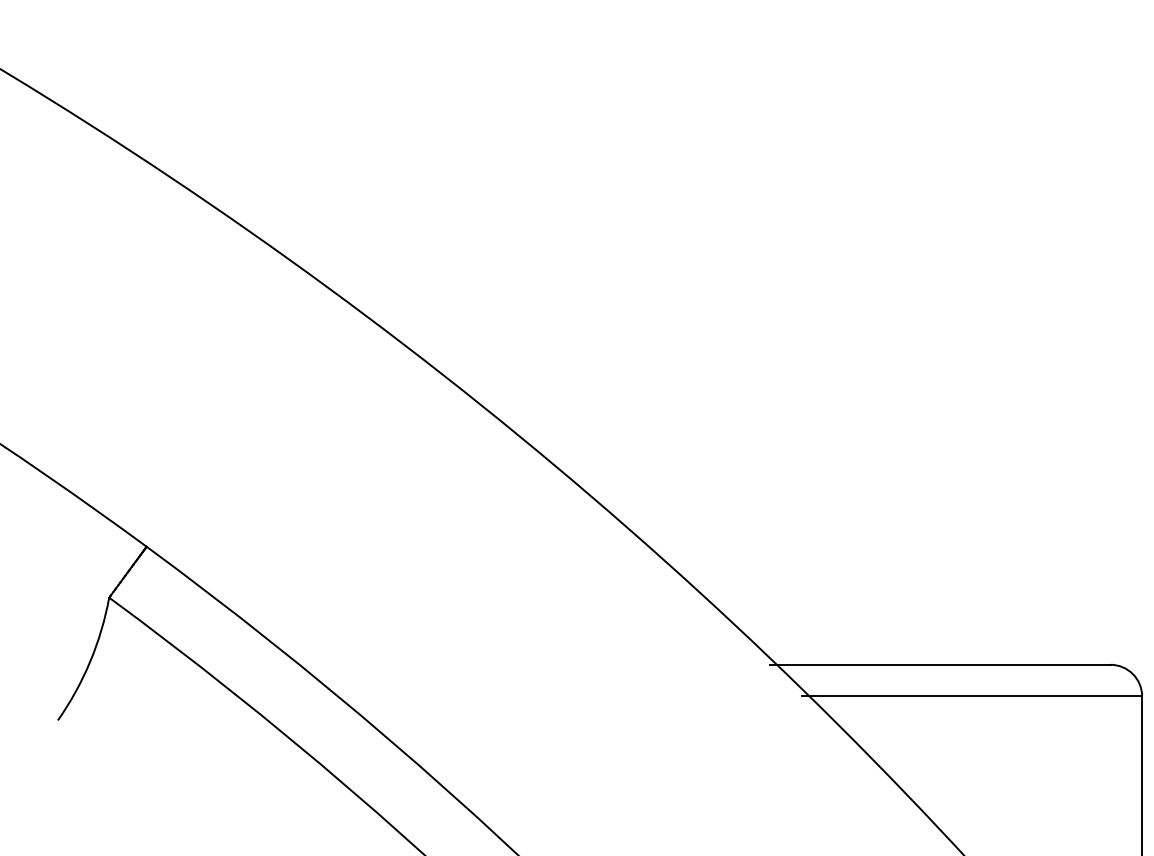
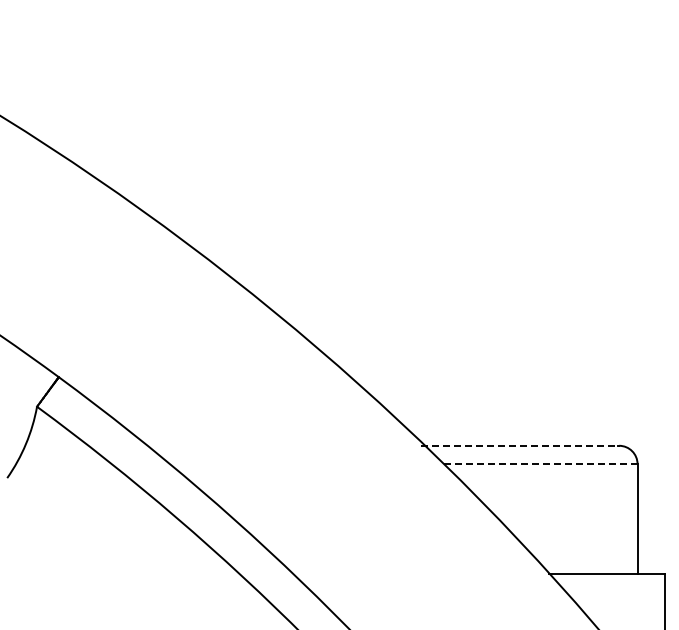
line: (940, 664) -> (520, 445), solid -> dashed
line: (971, 696) -> (538, 464), solid -> dashed

